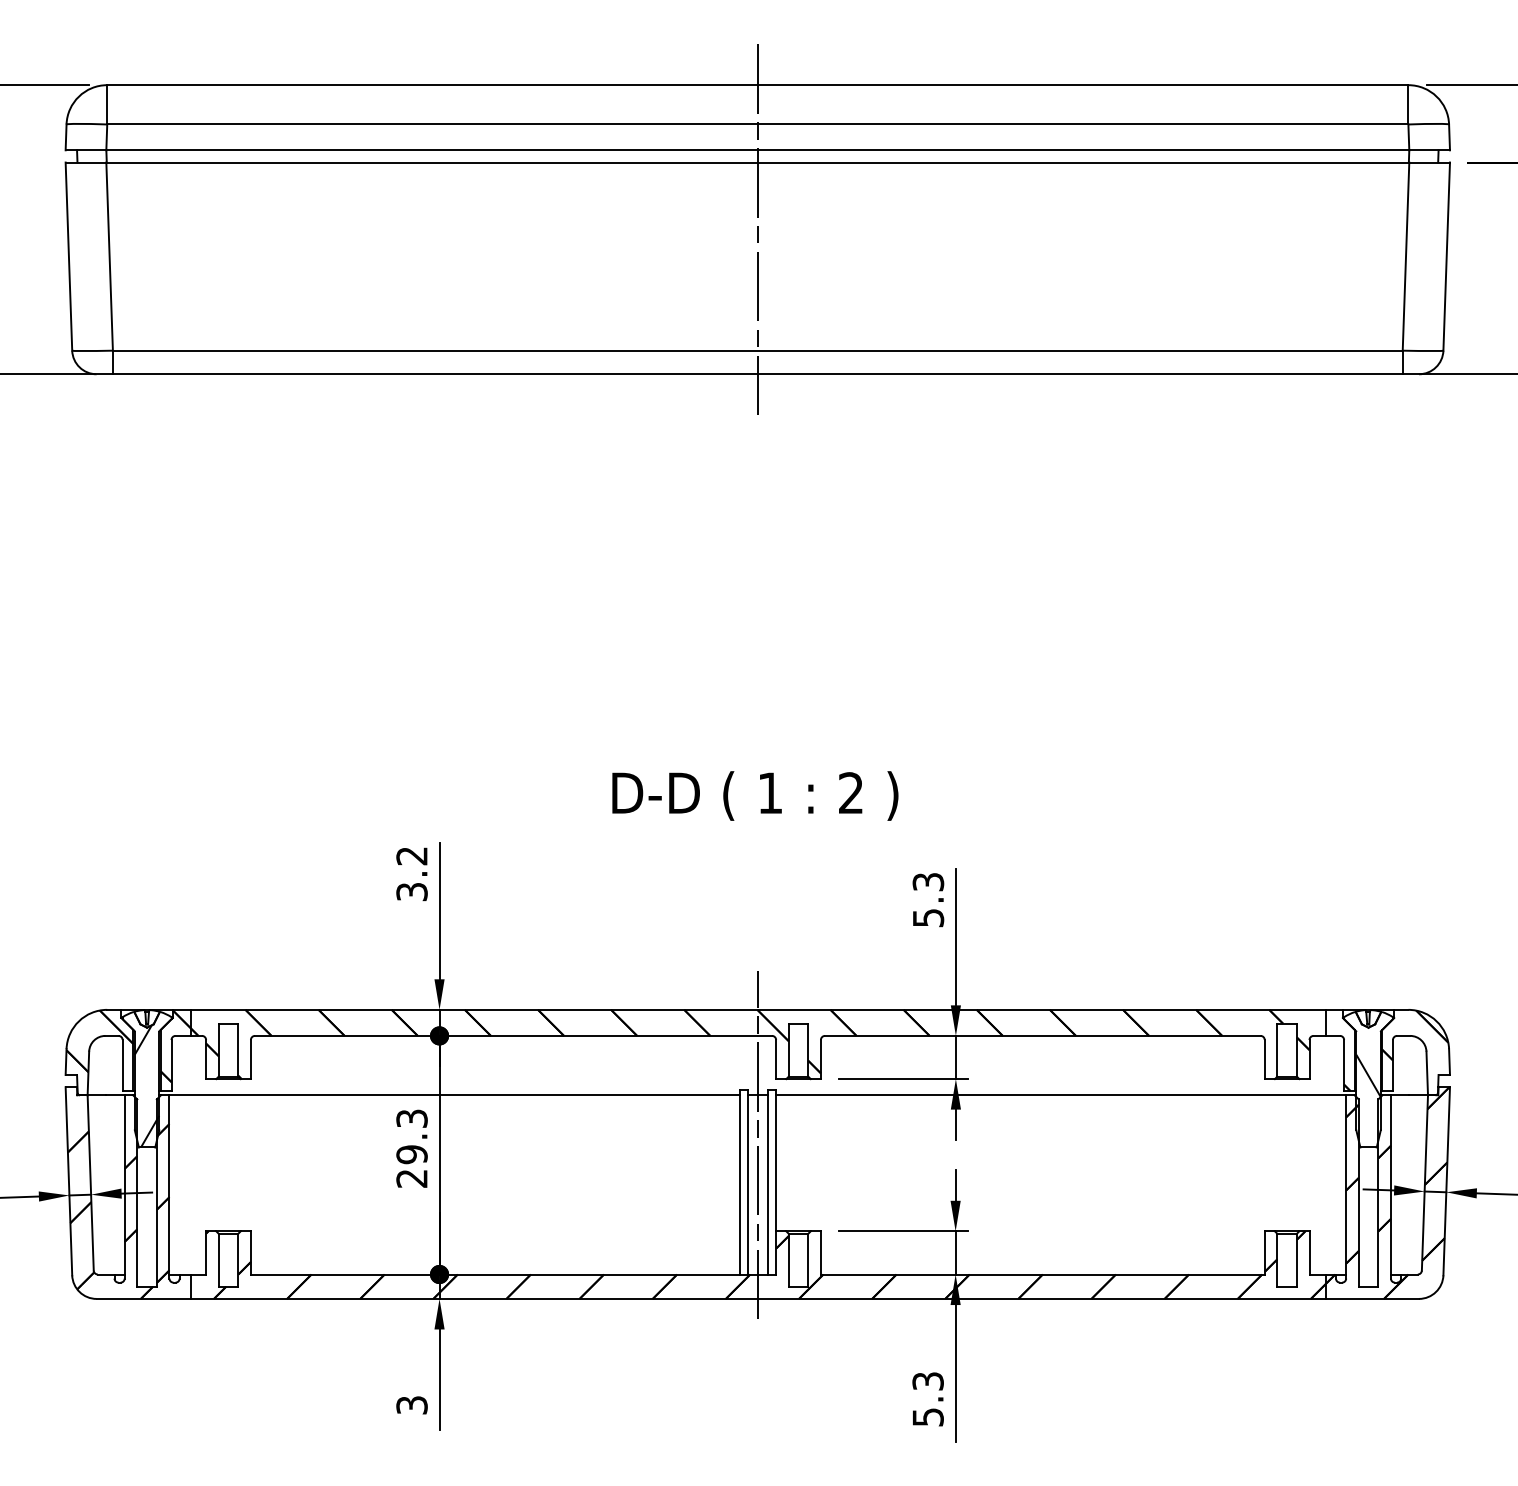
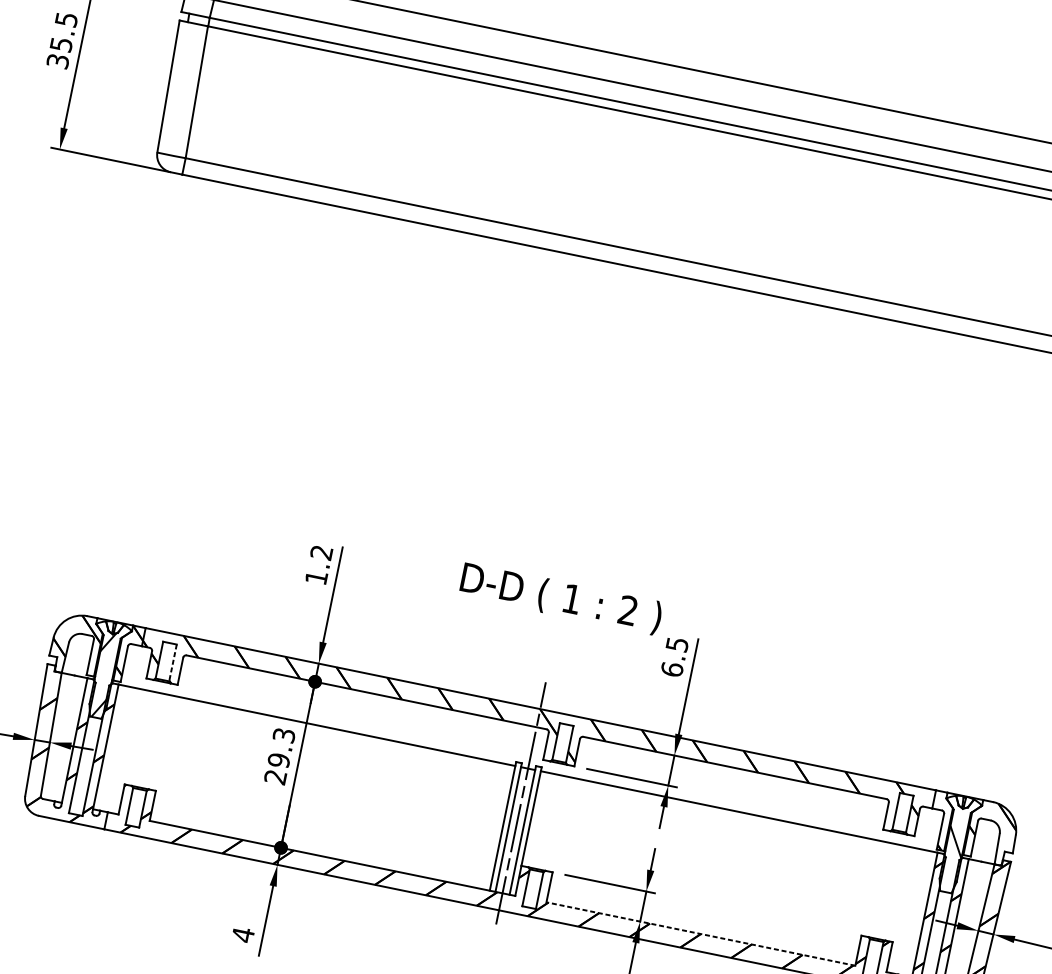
line: (757, 229) -> (651, 165), removed
text: (755, 795) -> (561, 598), moved
text: (411, 892) -> (316, 577), 3.2 -> 1.2
text: (928, 900) -> (674, 657), 5.3 -> 6.5
line: (238, 1050) -> (173, 663), solid -> dashed
line: (1042, 1274) -> (700, 933), solid -> dashed
text: (411, 1405) -> (242, 935), 3 -> 4

